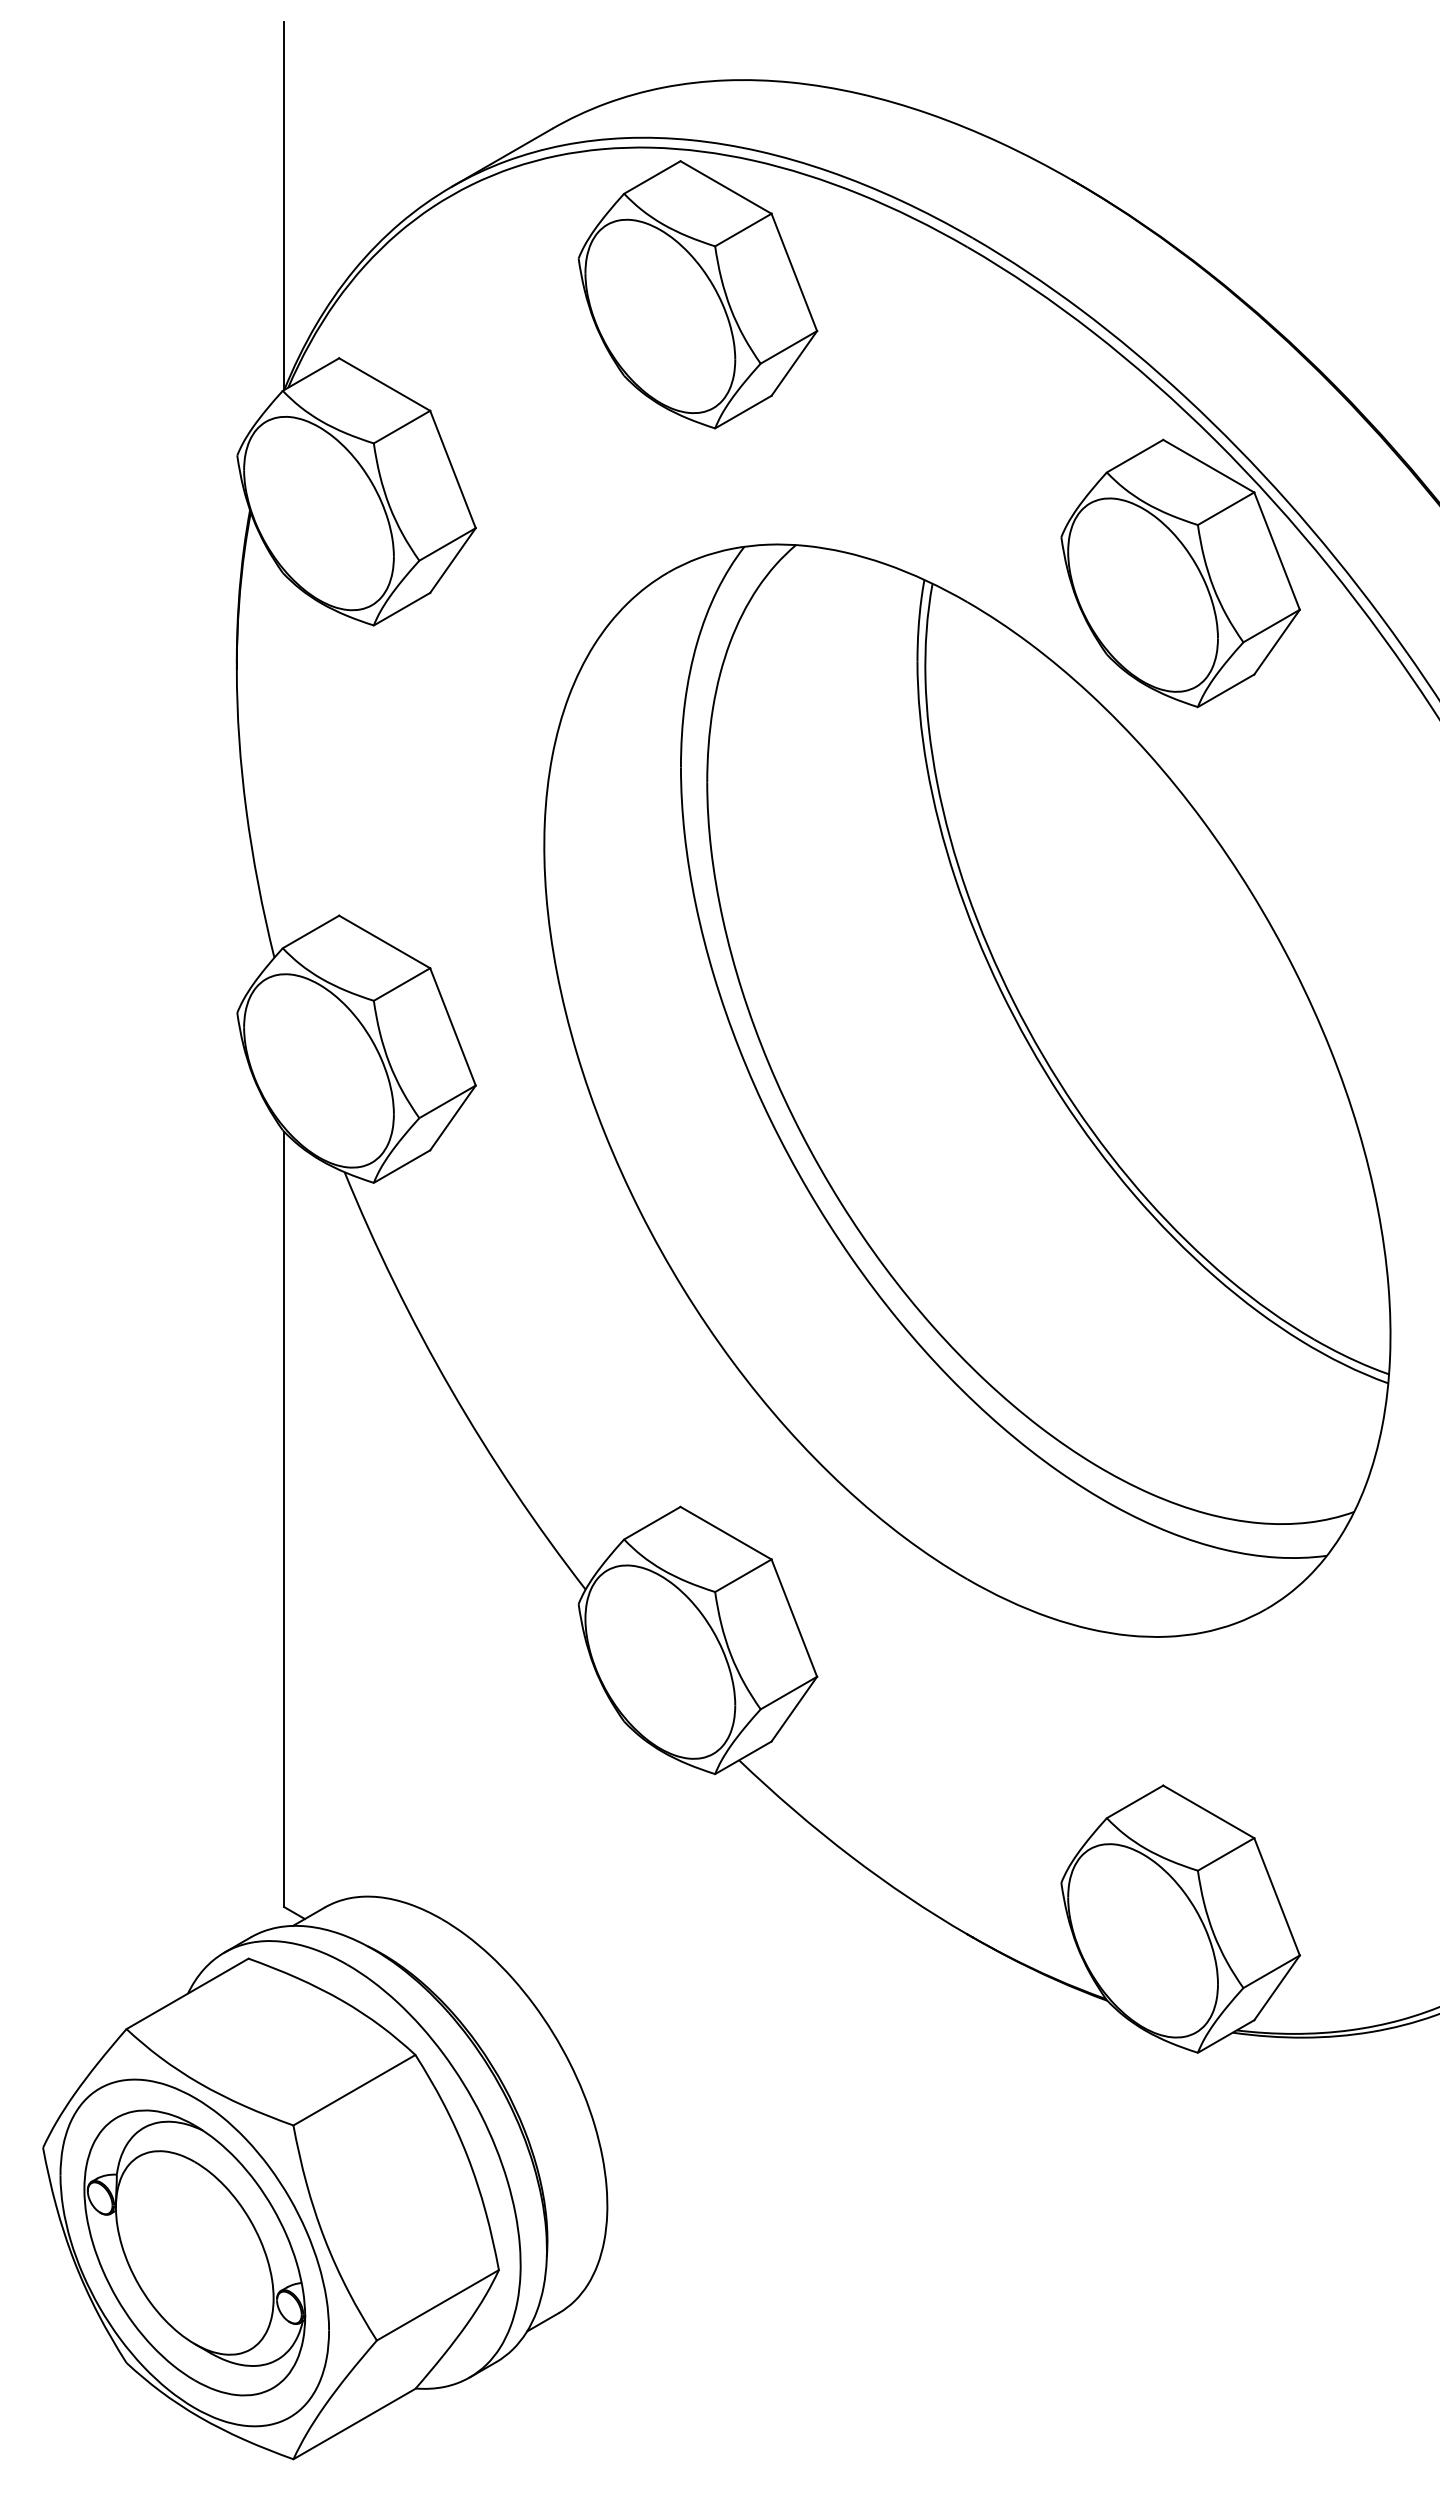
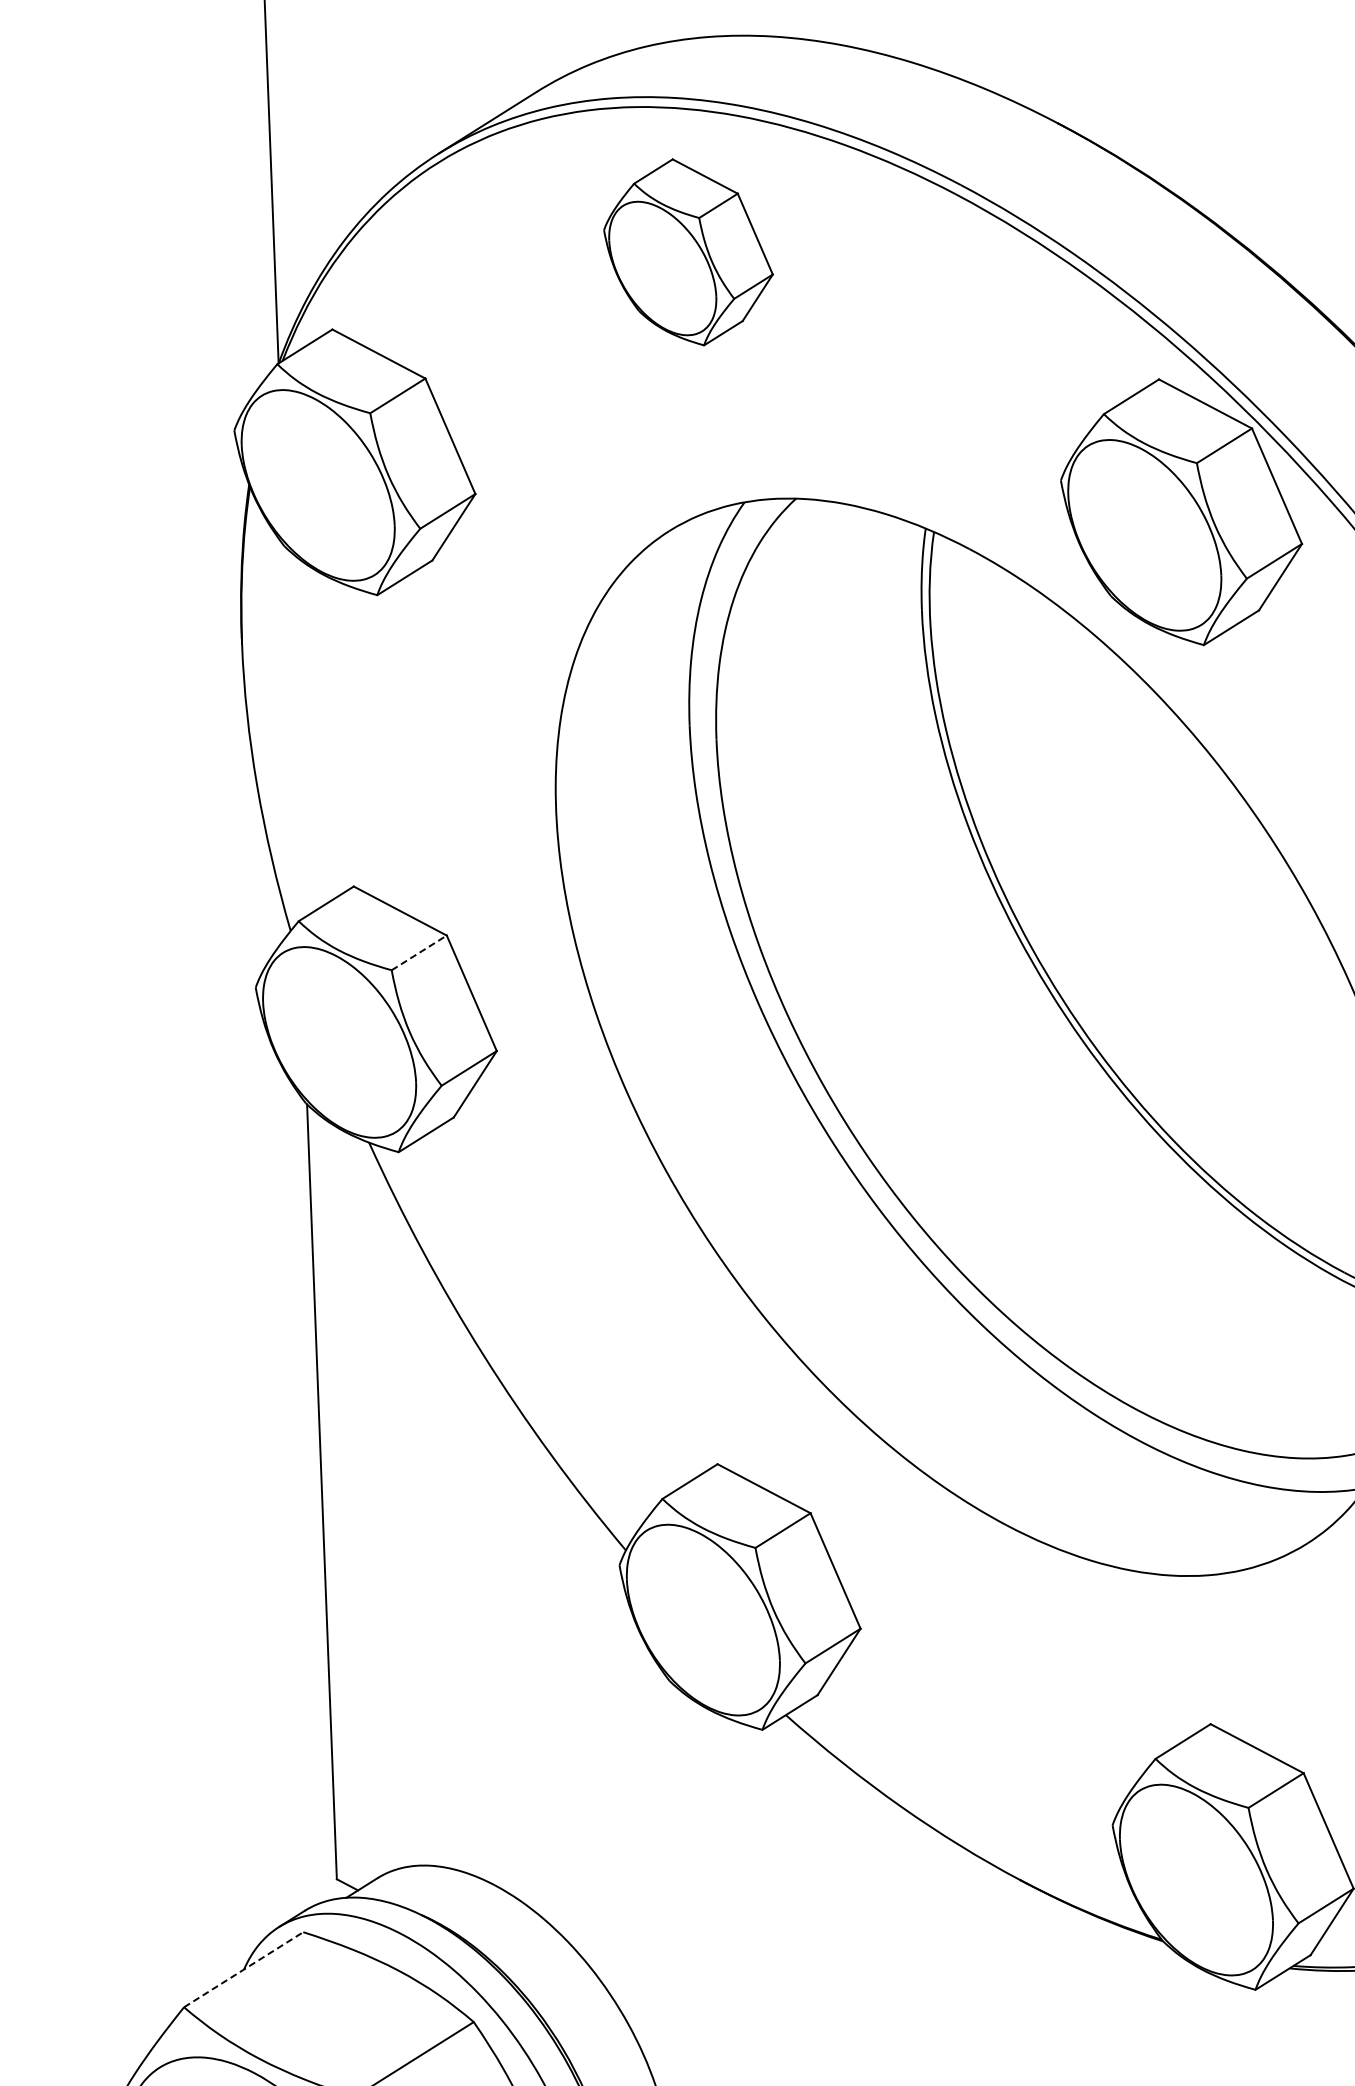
part: (697, 294) -> (688, 252), size x0.7
line: (402, 984) -> (419, 952), solid -> dashed
line: (187, 1993) -> (243, 1969), solid -> dashed

